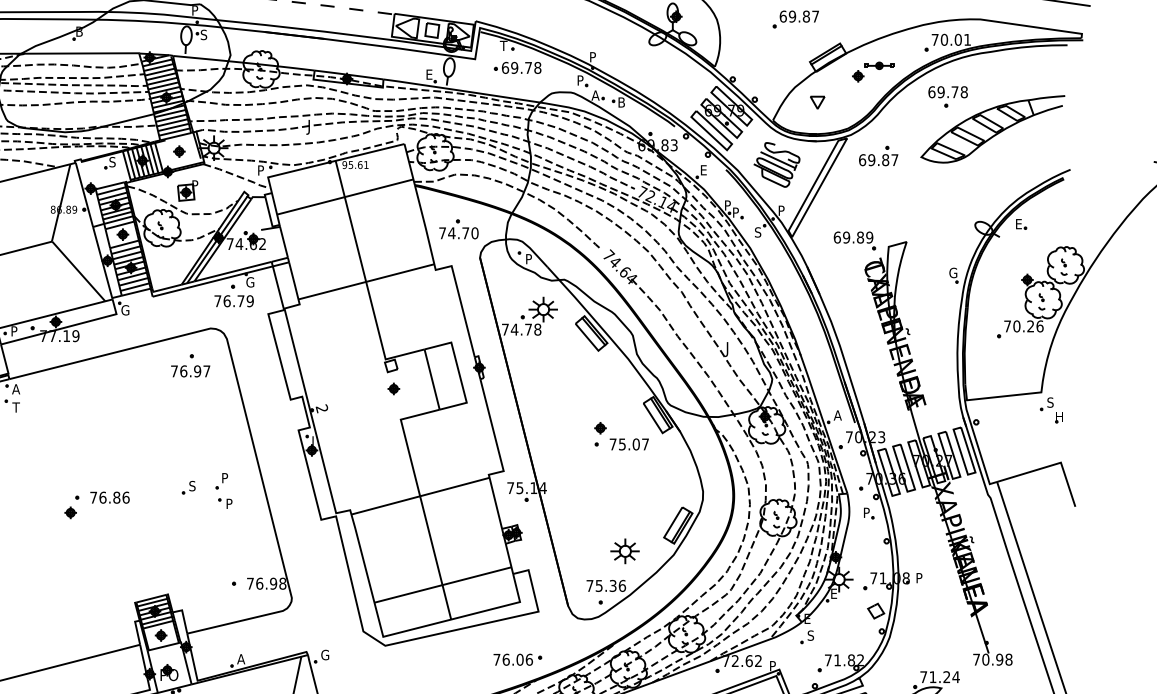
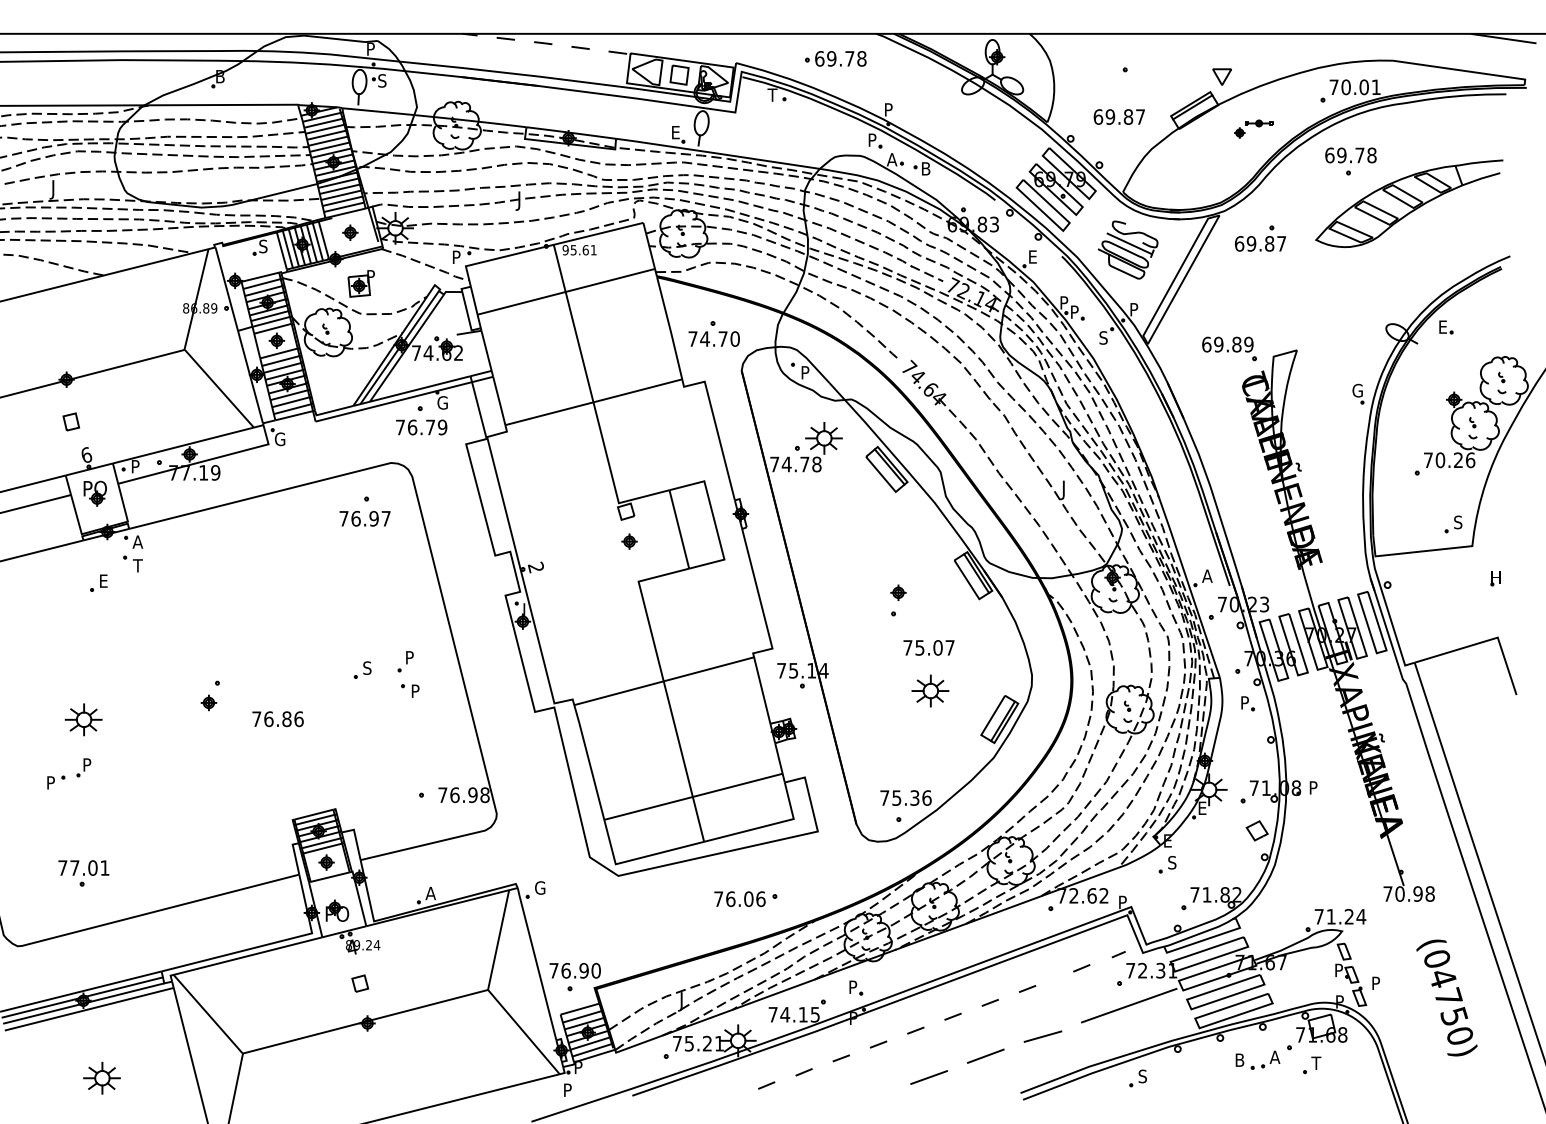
text: (798, 16) -> (1118, 116), moved
part: (517, 67) -> (835, 58), moved
part: (873, 71) -> (1253, 128), size x0.7
part: (817, 102) -> (1221, 76), moved
part: (1046, 404) -> (1453, 524), moved
text: (628, 444) -> (928, 647), moved
text: (109, 497) -> (277, 719), moved
part: (625, 550) -> (930, 690), moved
part: (517, 660) -> (745, 899), moved

